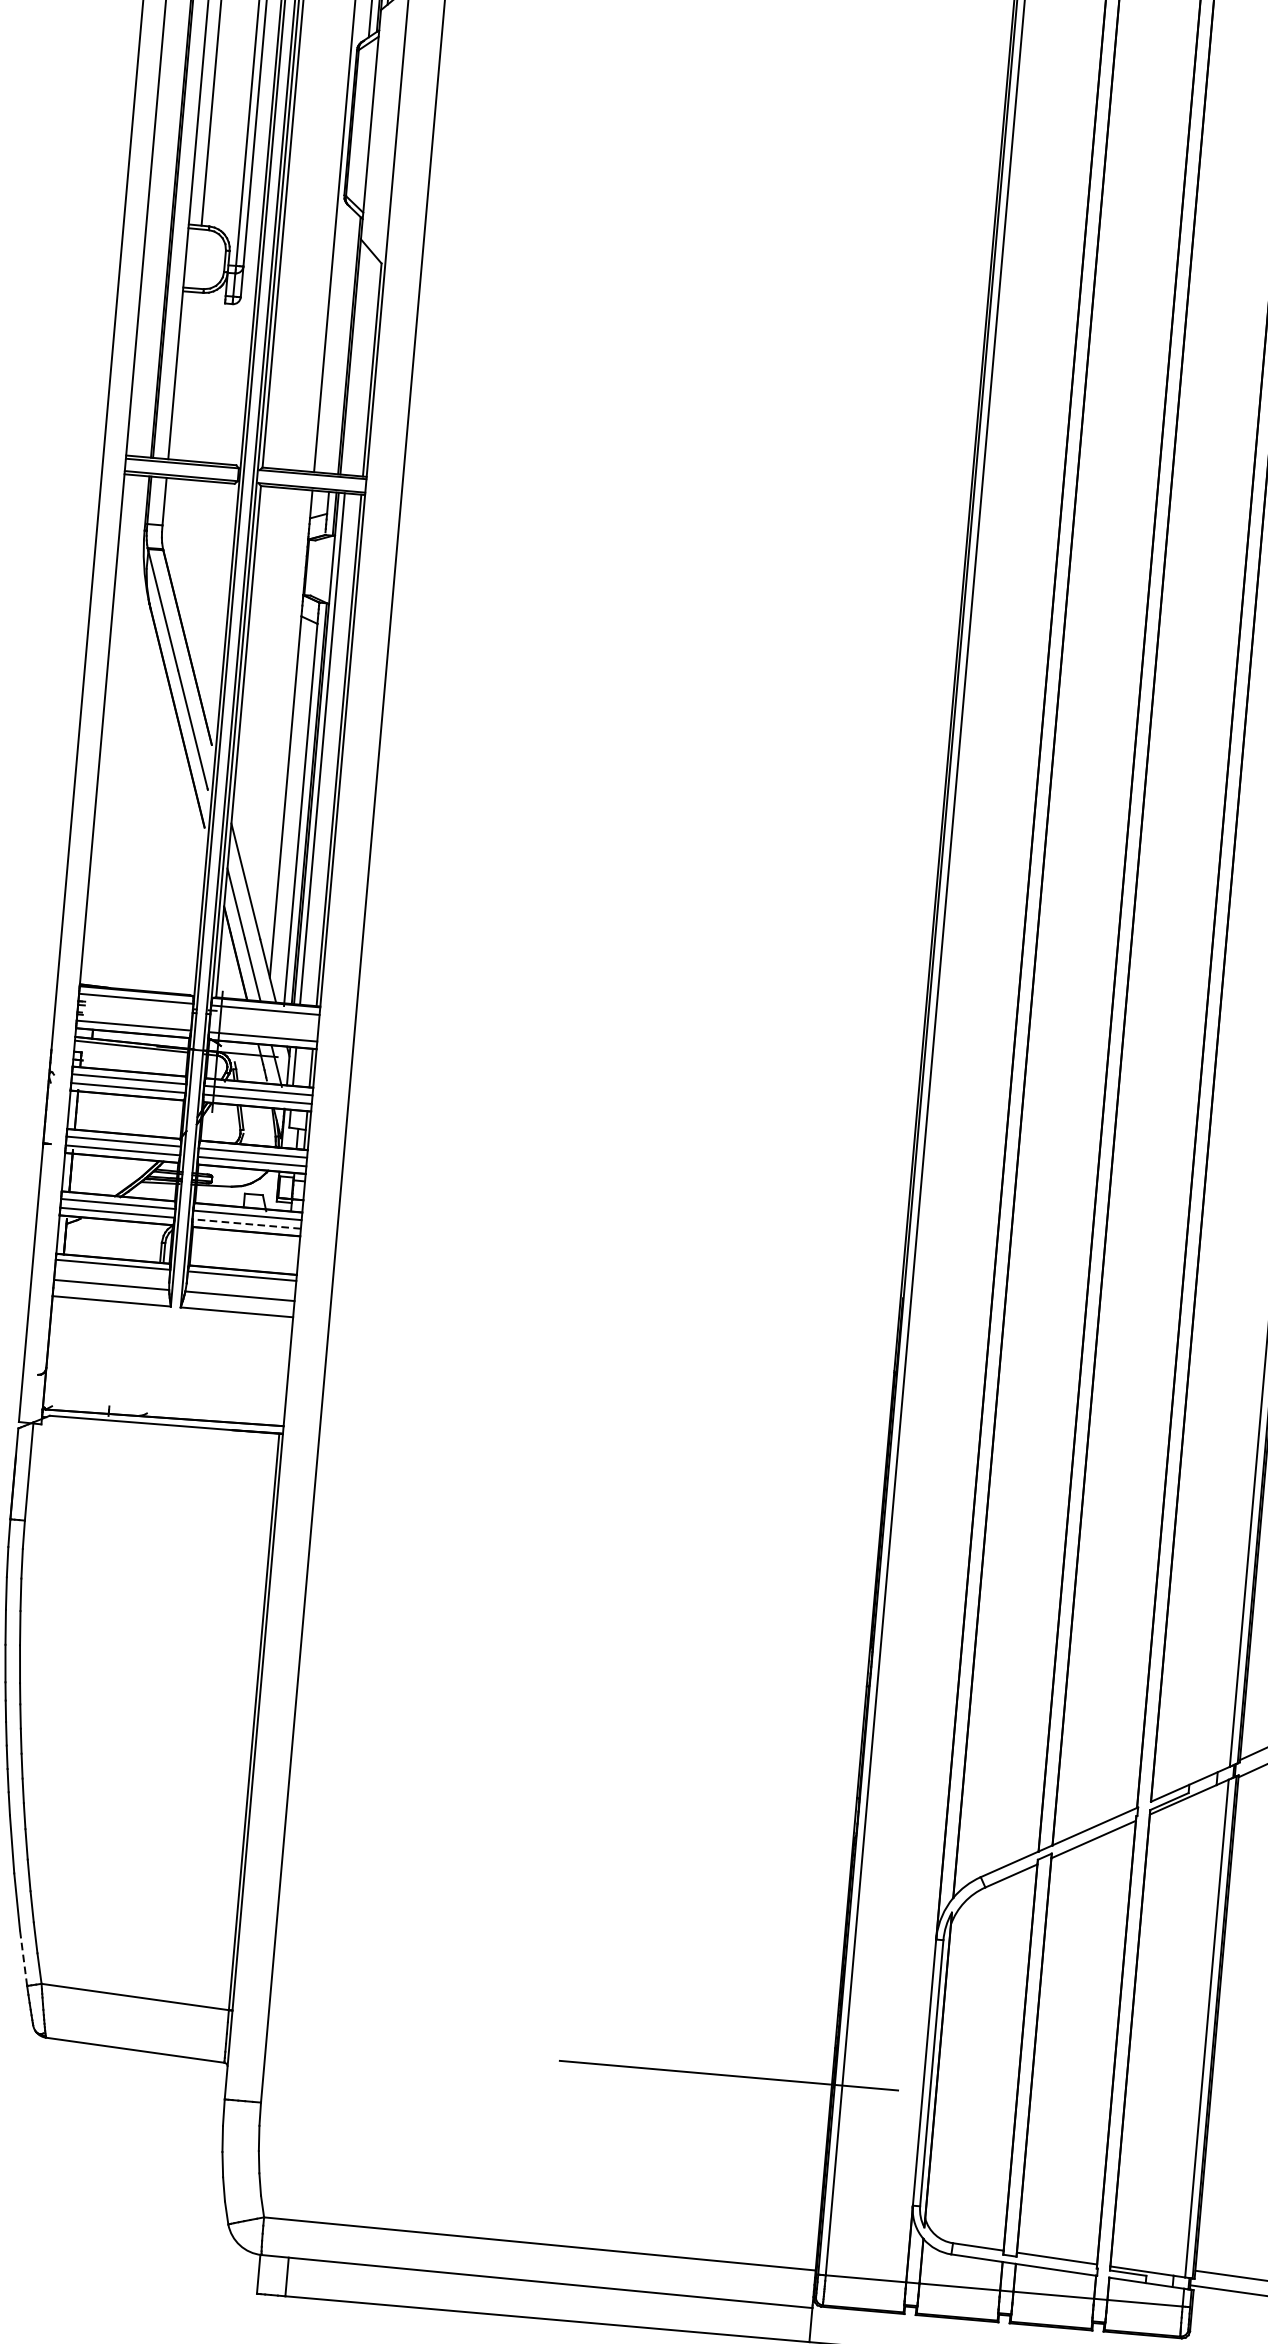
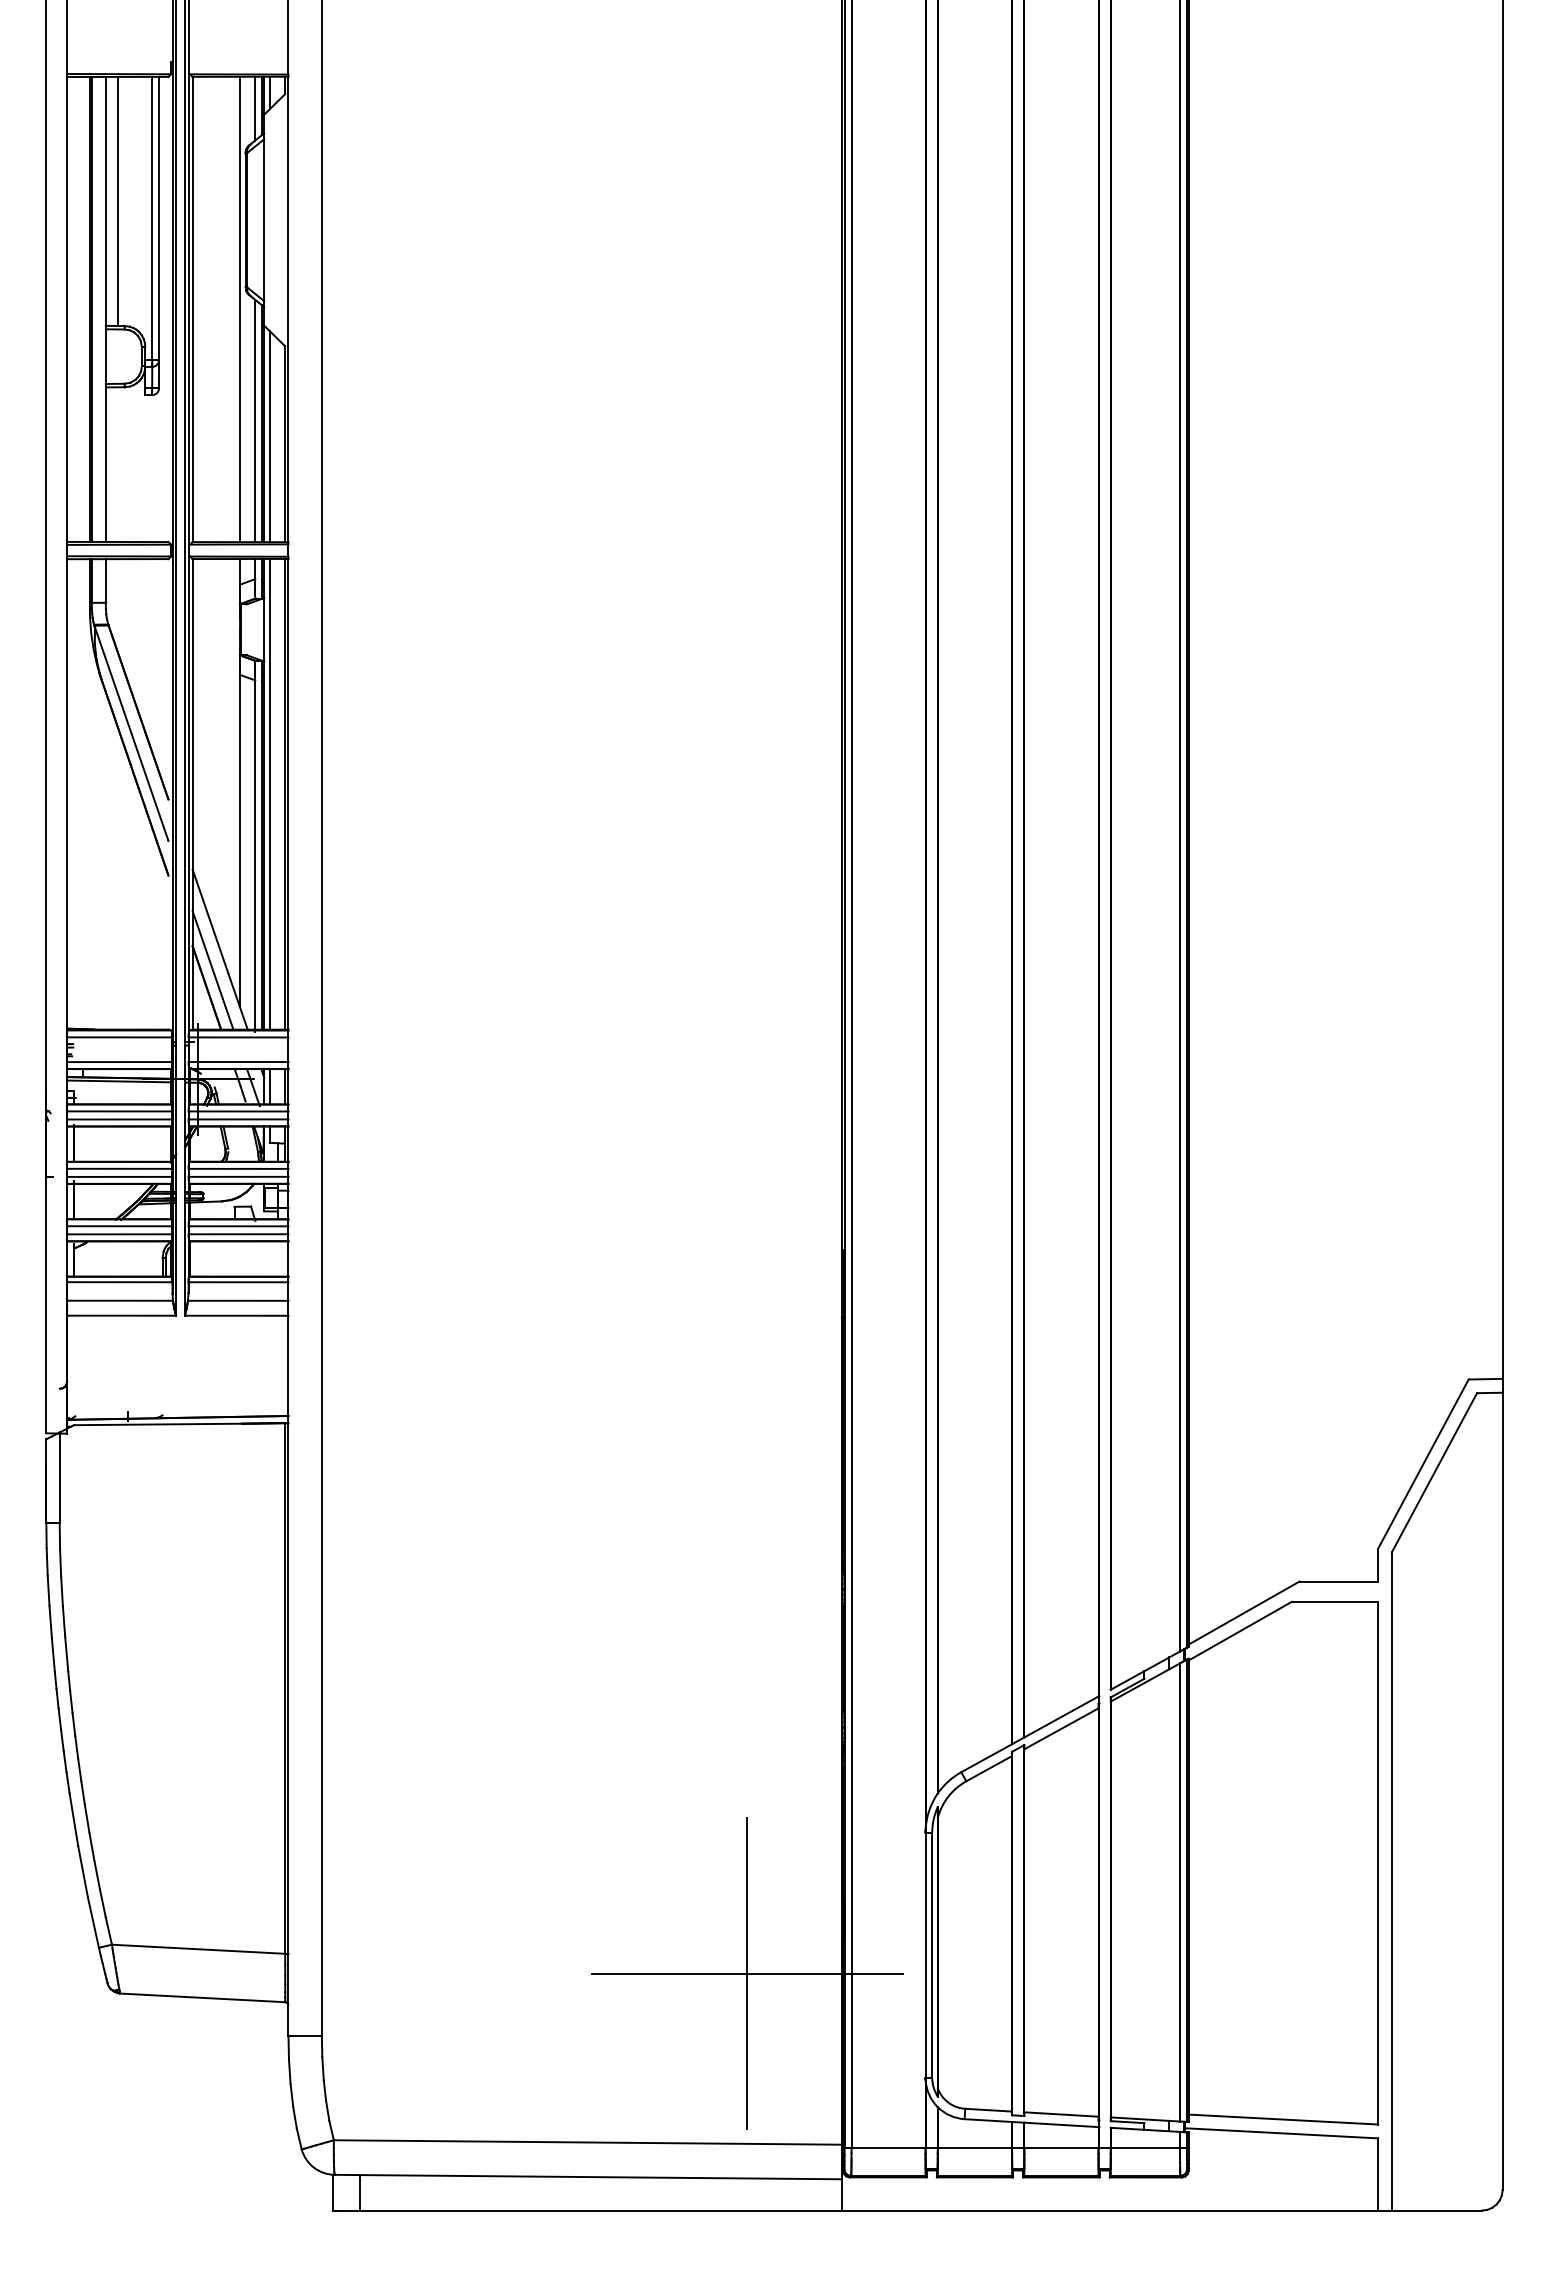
line: (342, 341) -> (255, 420), added
line: (356, 360) -> (269, 436), added
line: (246, 1224) -> (238, 1234), dashed -> solid
line: (23, 1957) -> (93, 1922), dashed -> solid
line: (729, 2075) -> (747, 1973), added

